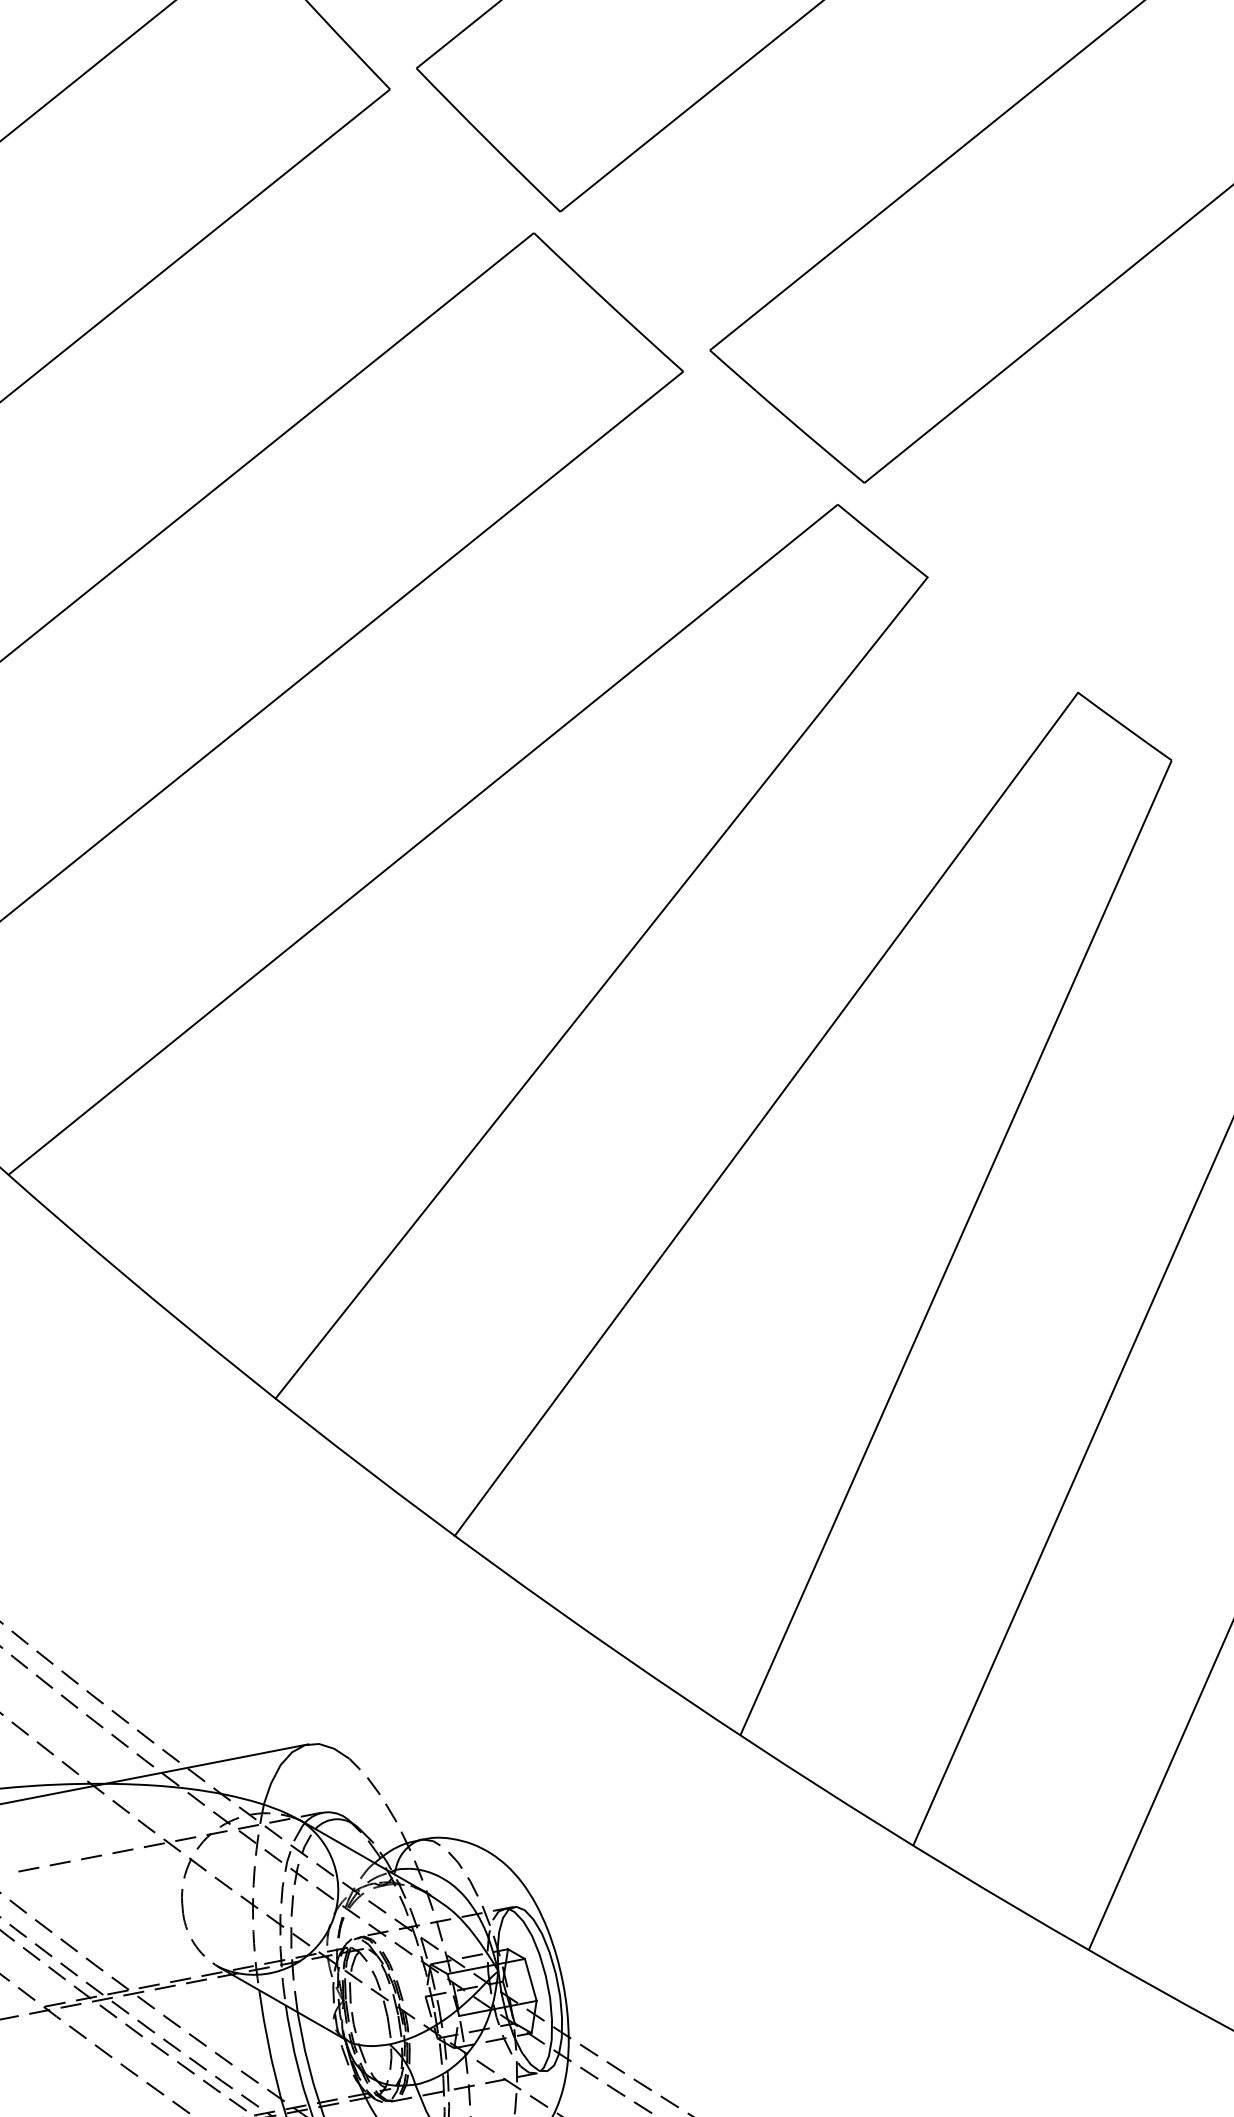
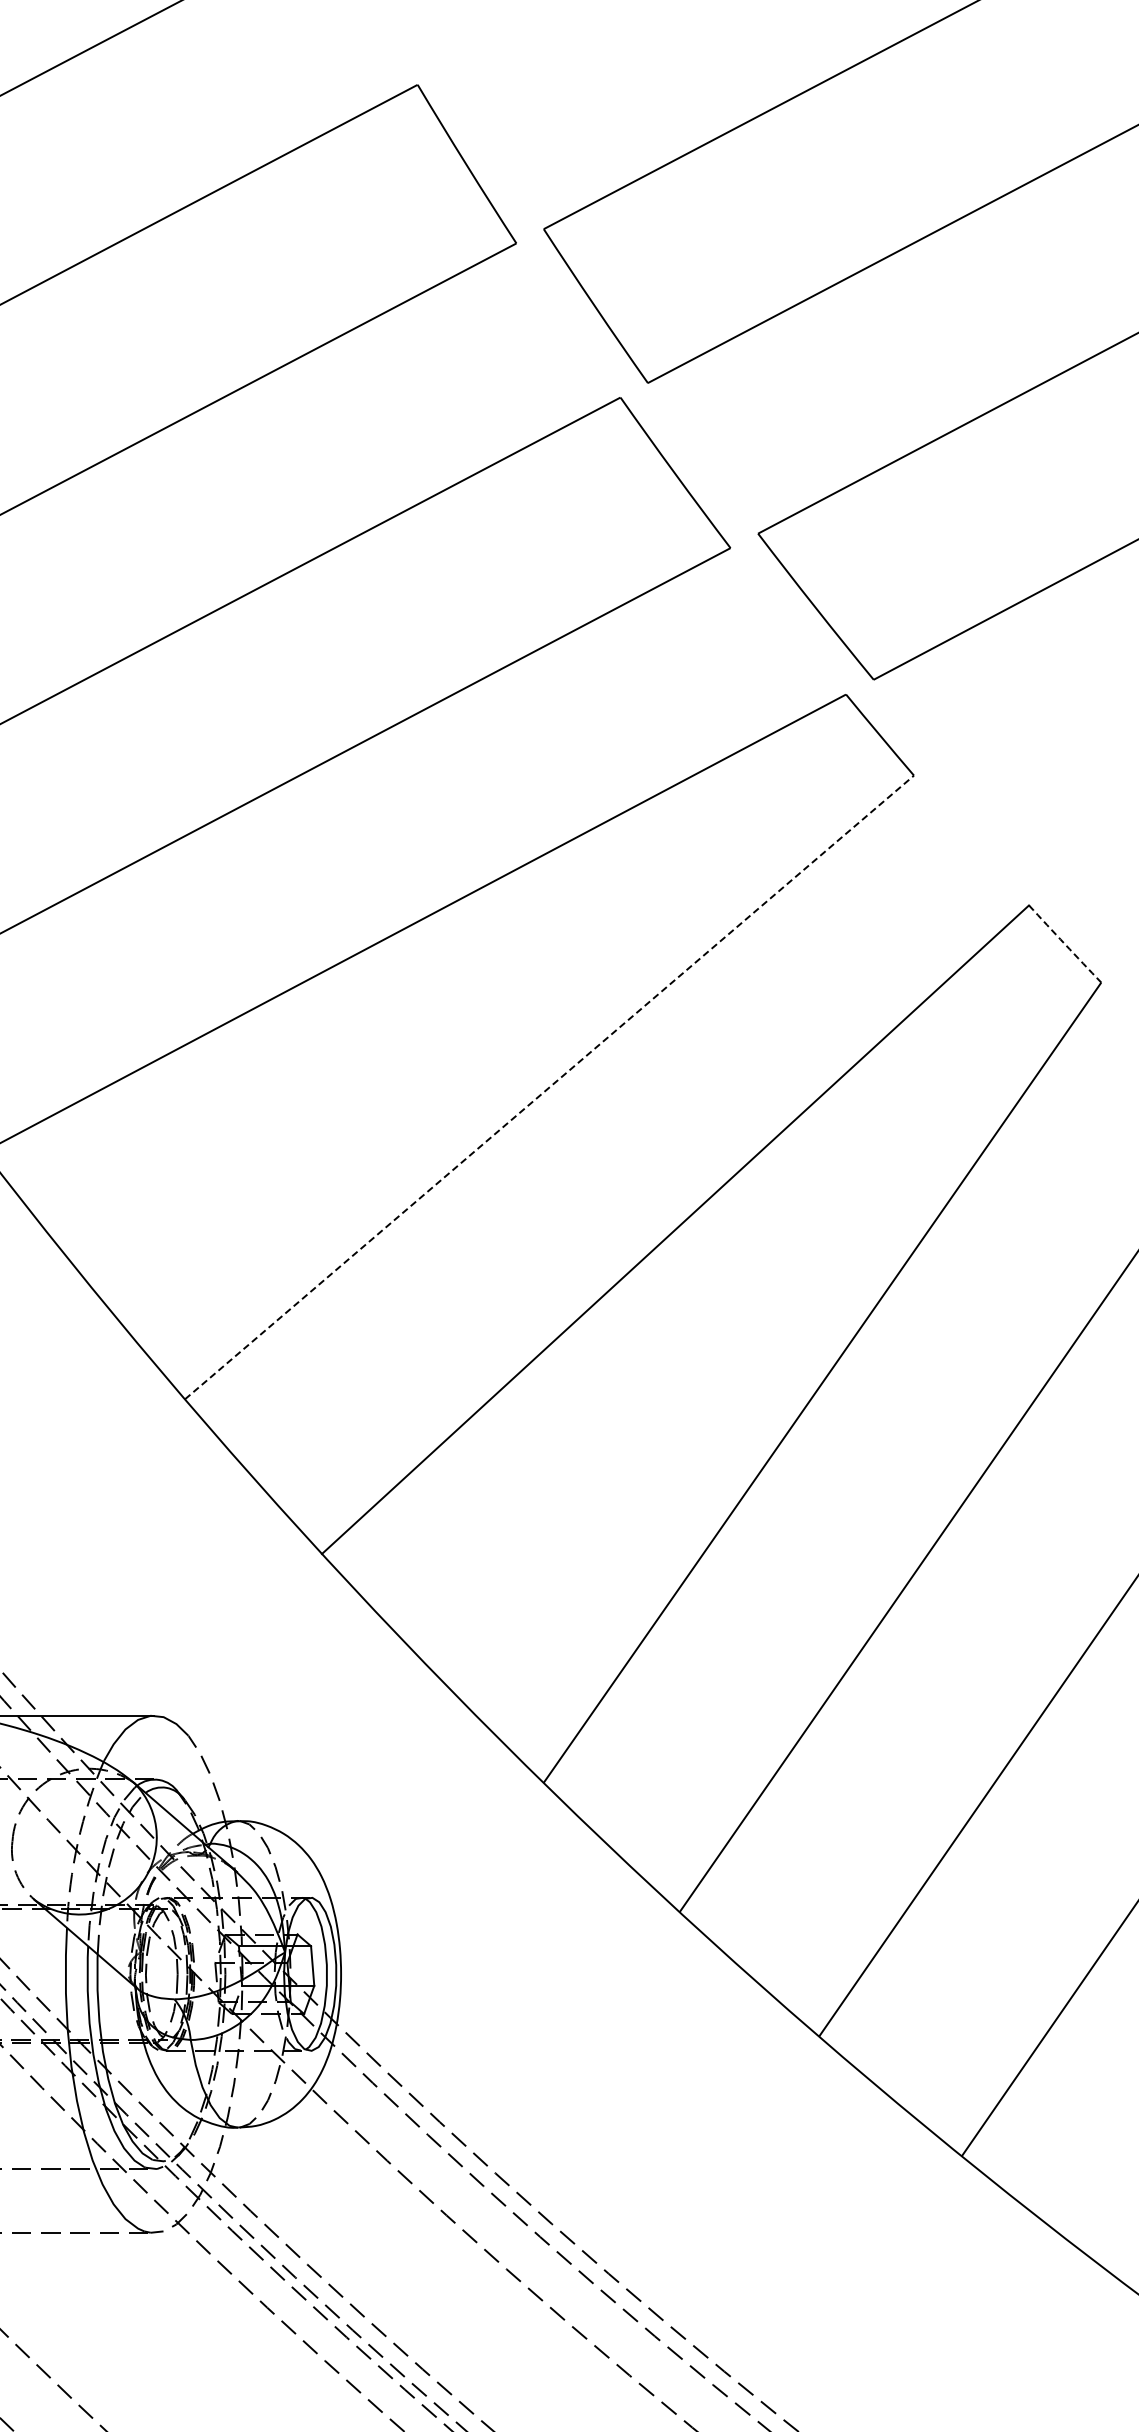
arc: (1125, 726) -> (1065, 944), solid -> dashed
line: (601, 988) -> (549, 1087), solid -> dashed

